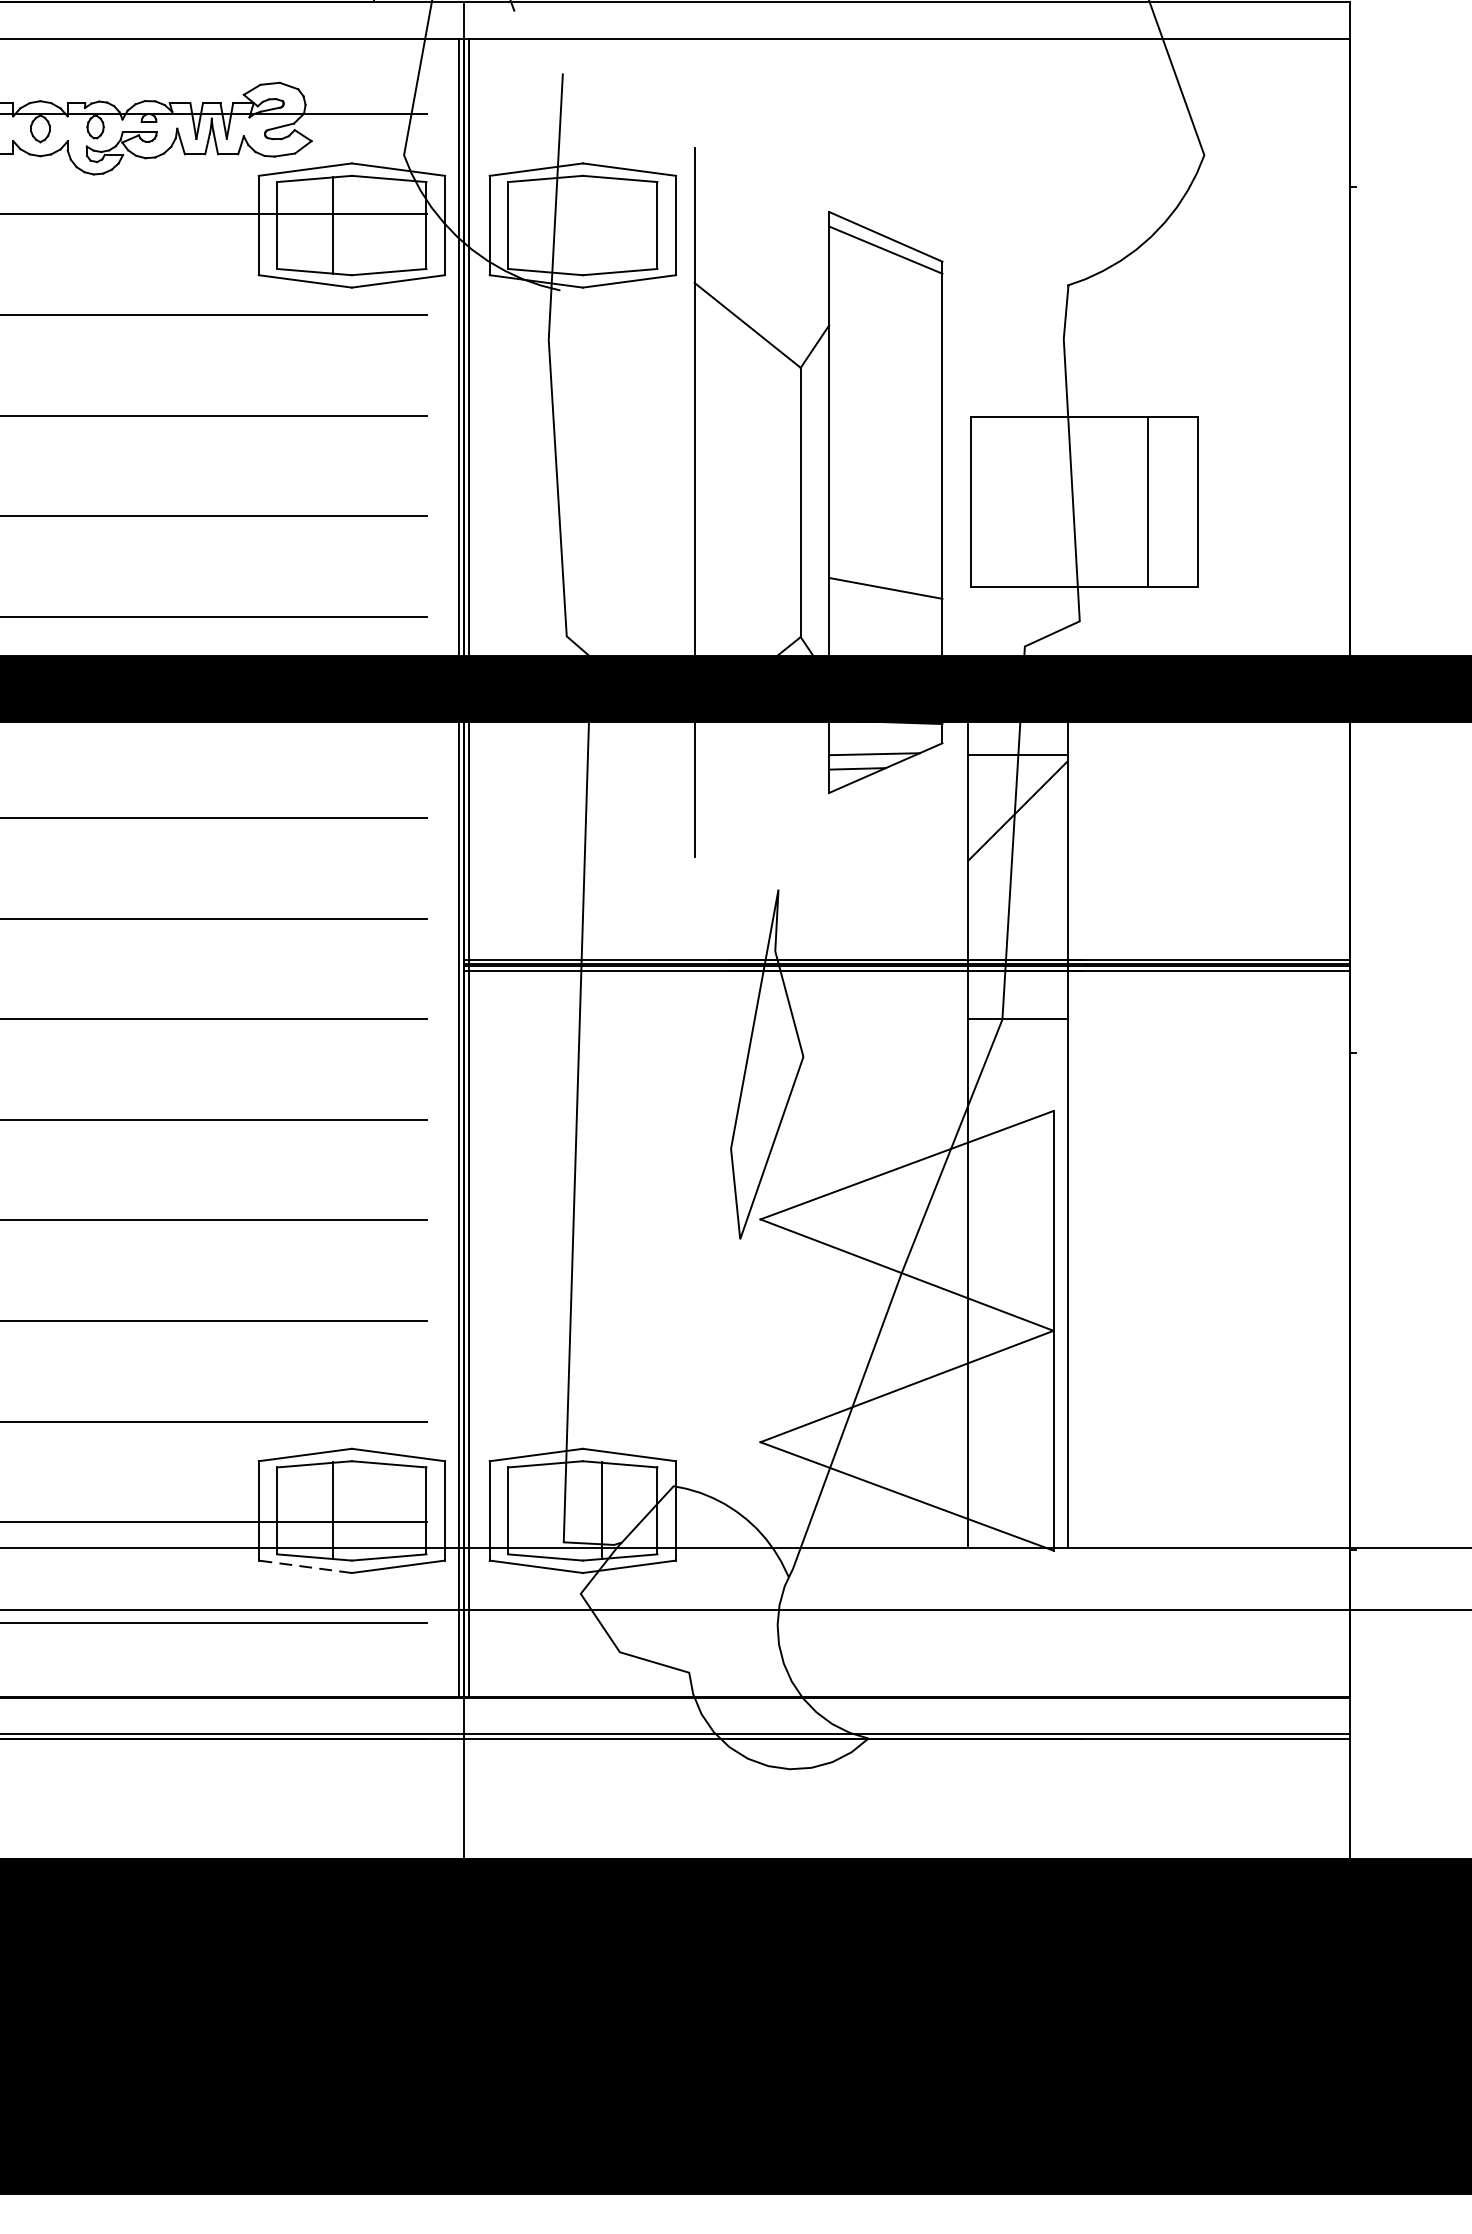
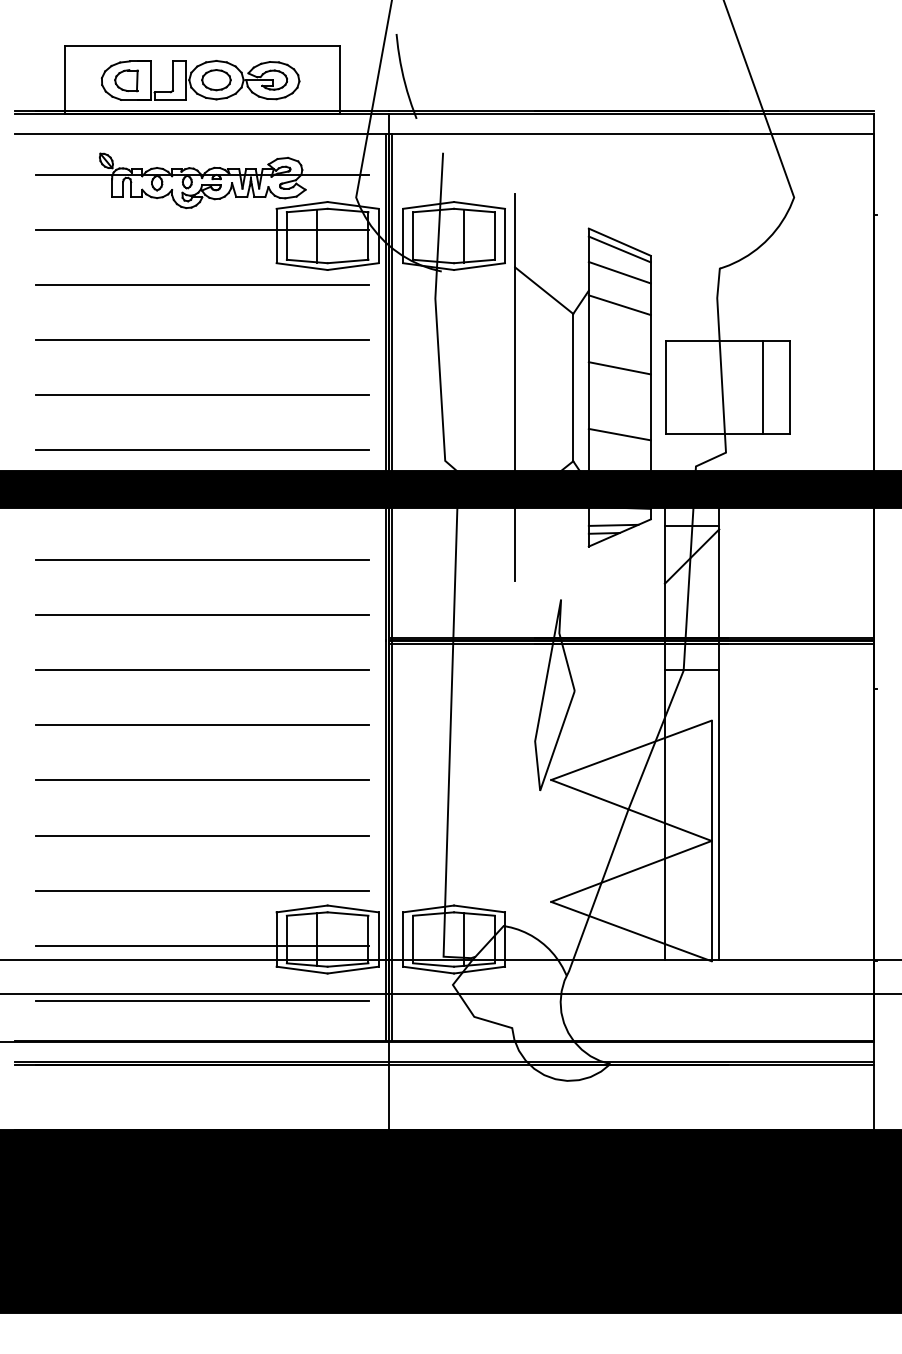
line: (601, 224) -> (464, 235), added
line: (885, 292) -> (619, 272), added
line: (885, 352) -> (619, 305), added
line: (885, 467) -> (619, 368), added
line: (305, 1567) -> (302, 970), dashed -> solid

